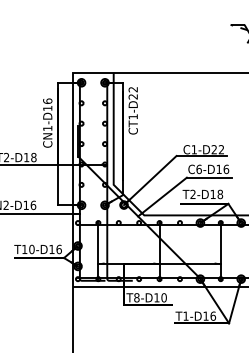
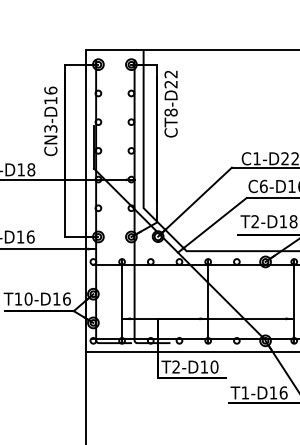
text: (132, 116) -> (170, 112), CT1-D22 -> CT8-D22
text: (47, 128) -> (50, 128), CN1-D16 -> CN3-D16
text: (136, 297) -> (175, 366), T8-D10 -> T2-D10

